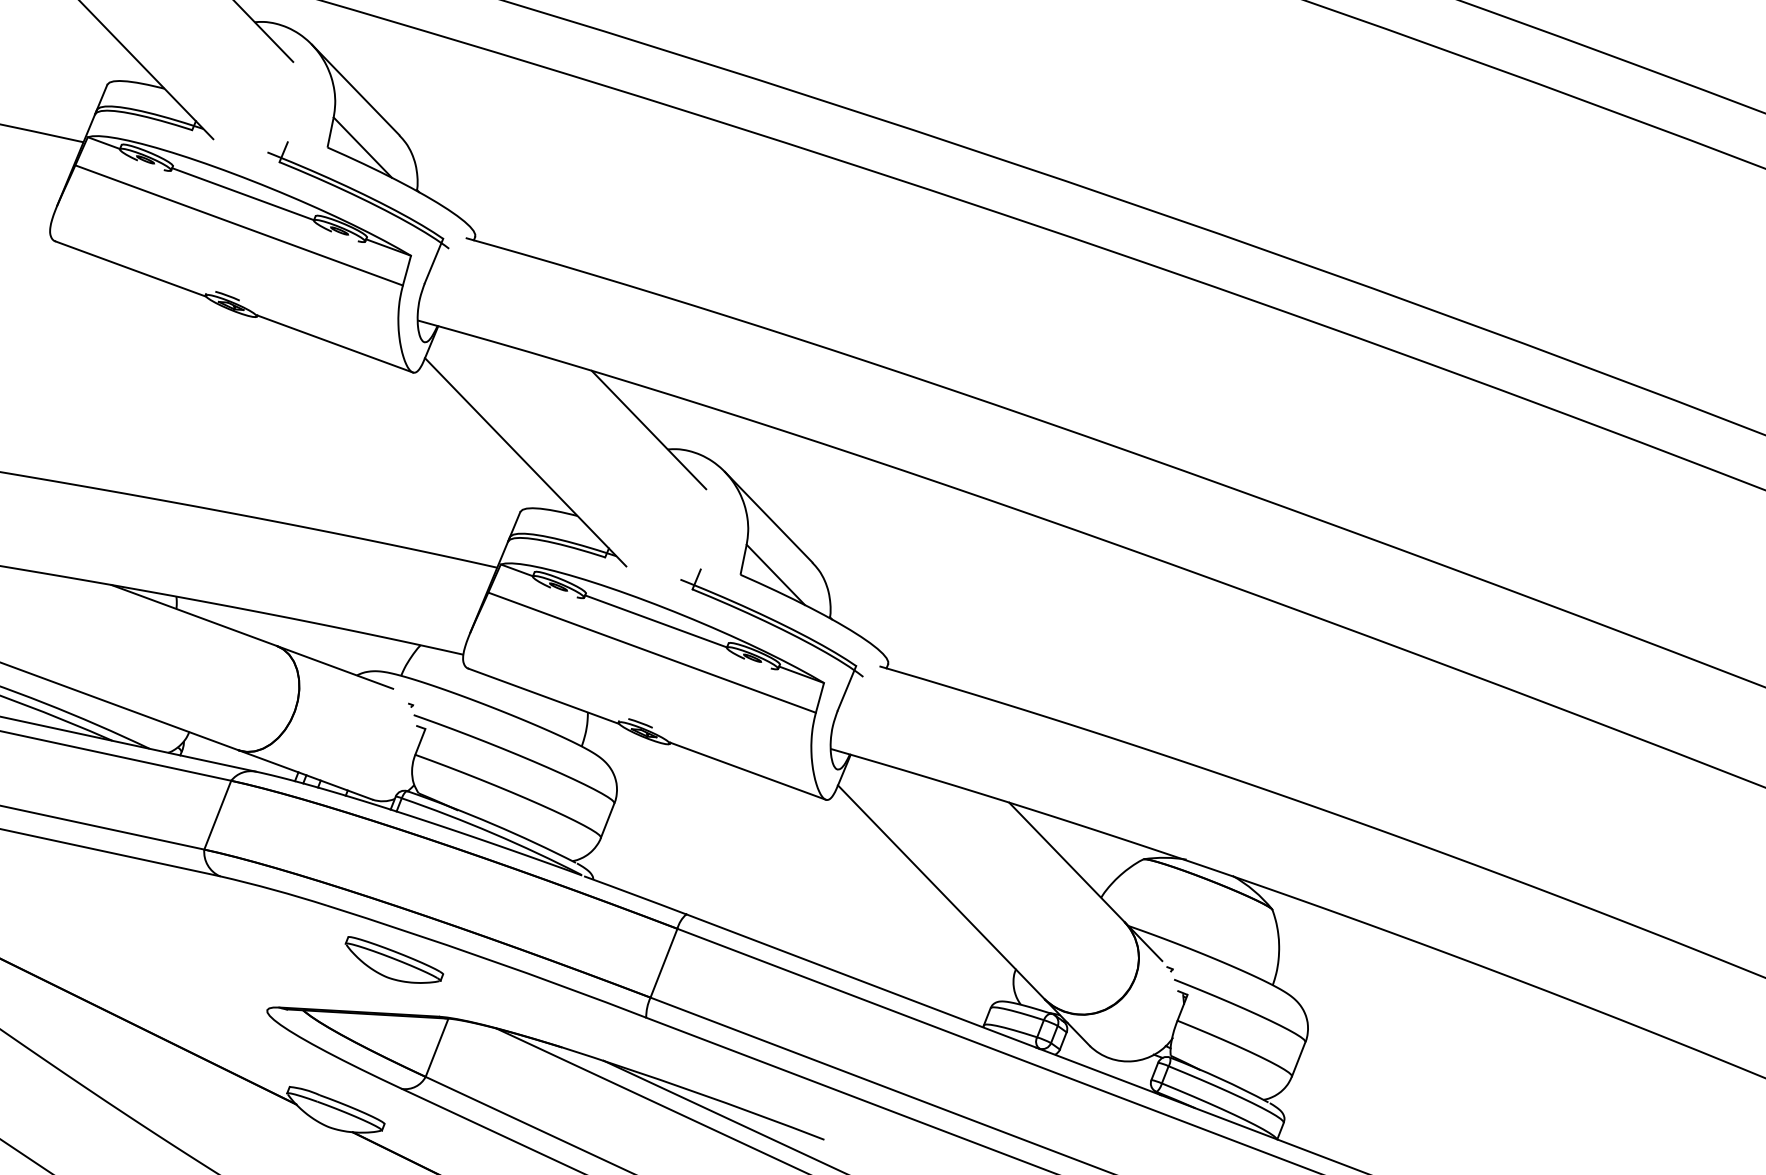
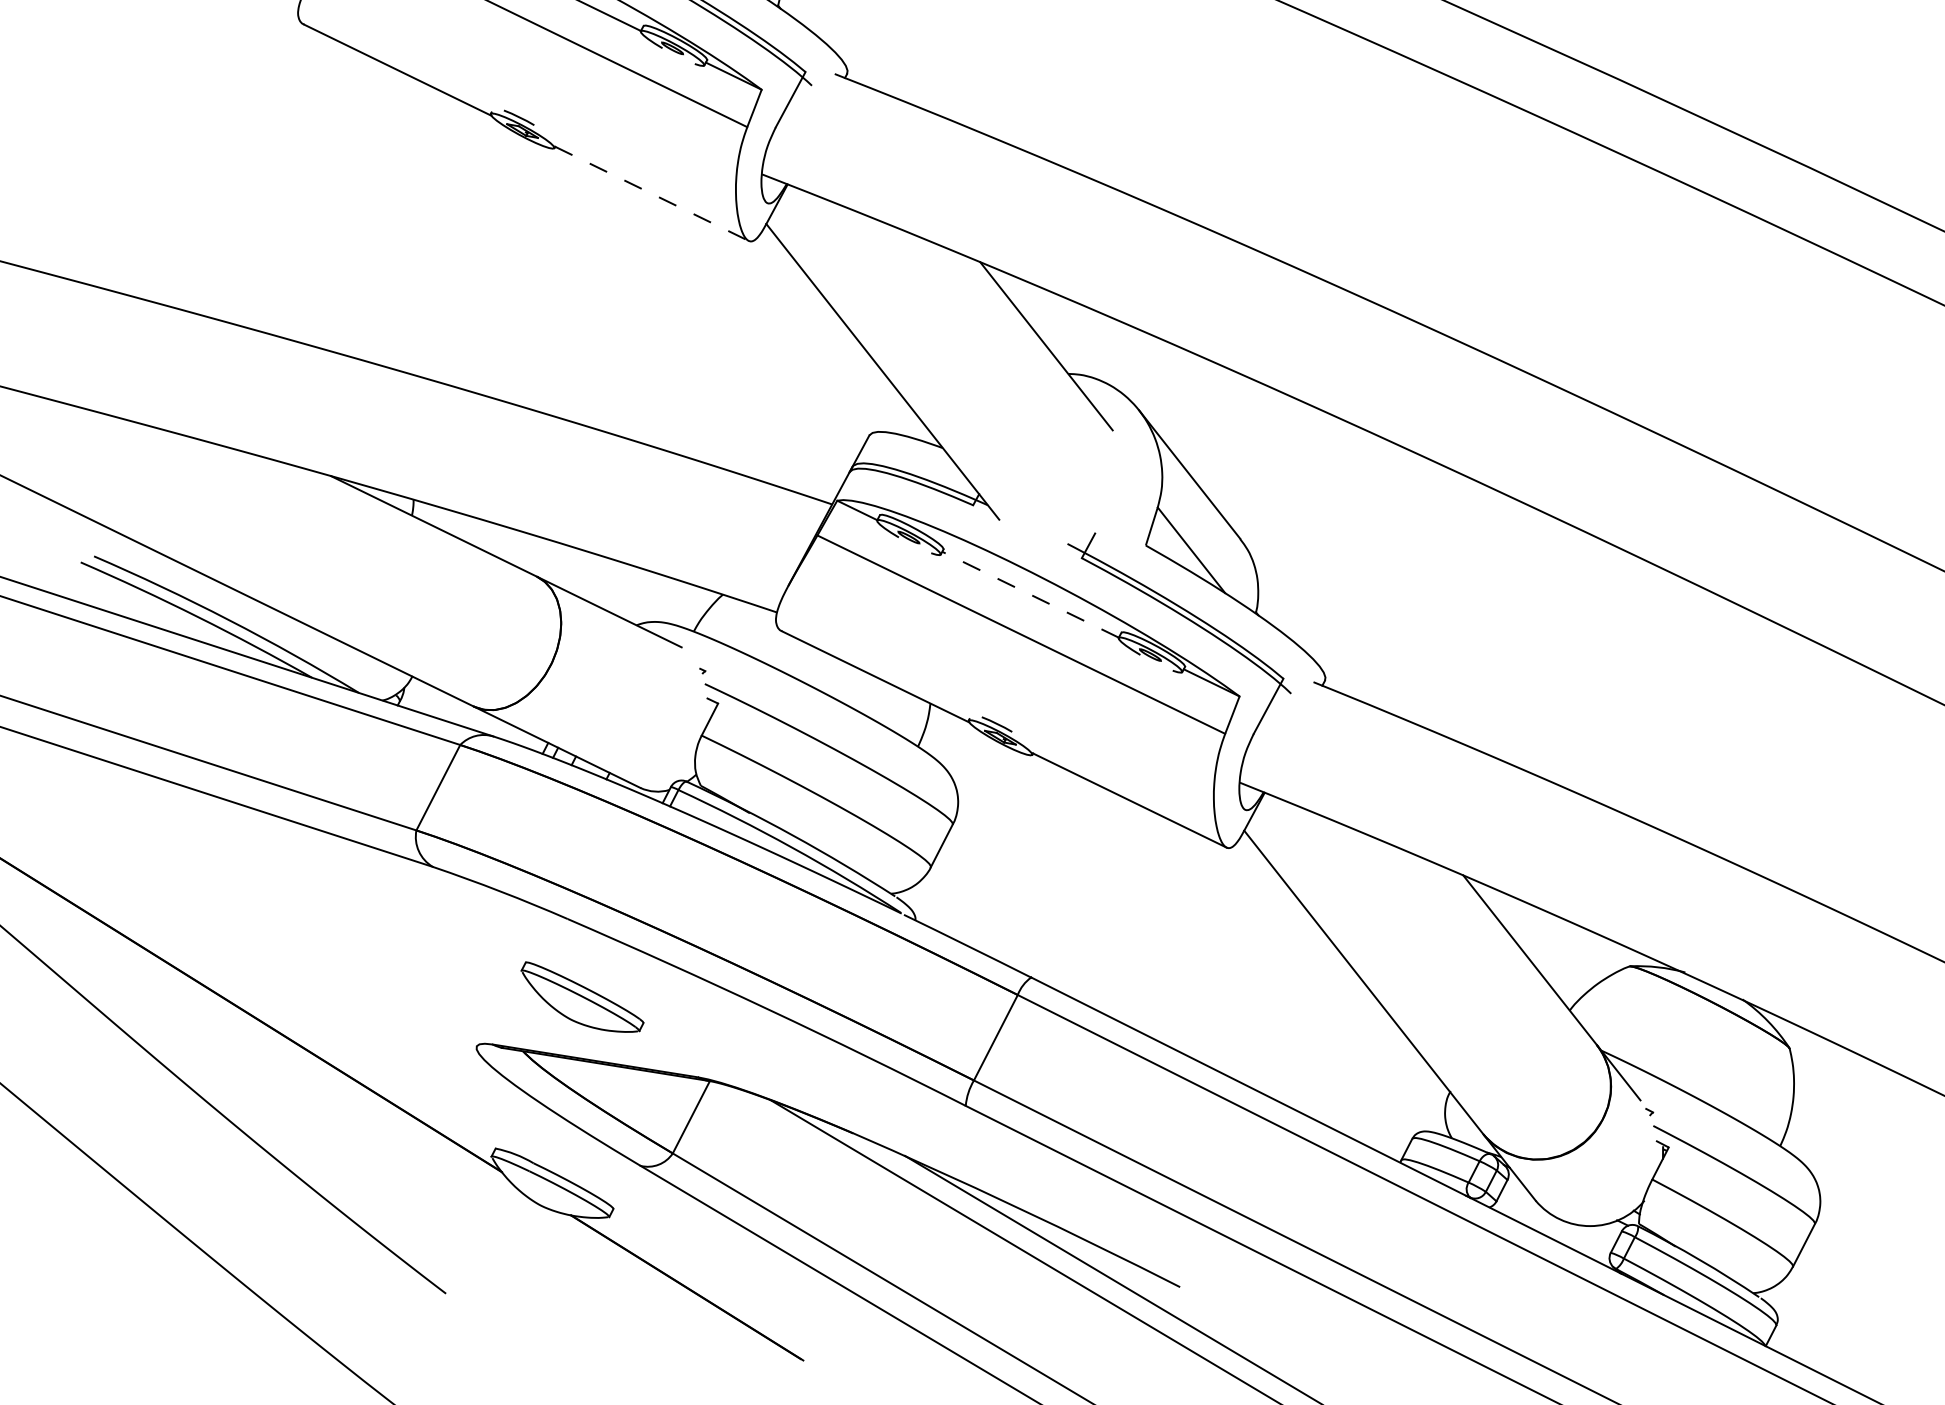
line: (335, 344) -> (652, 194), solid -> dashed
line: (656, 621) -> (1031, 594), solid -> dashed
part: (394, 959) -> (582, 997), moved

